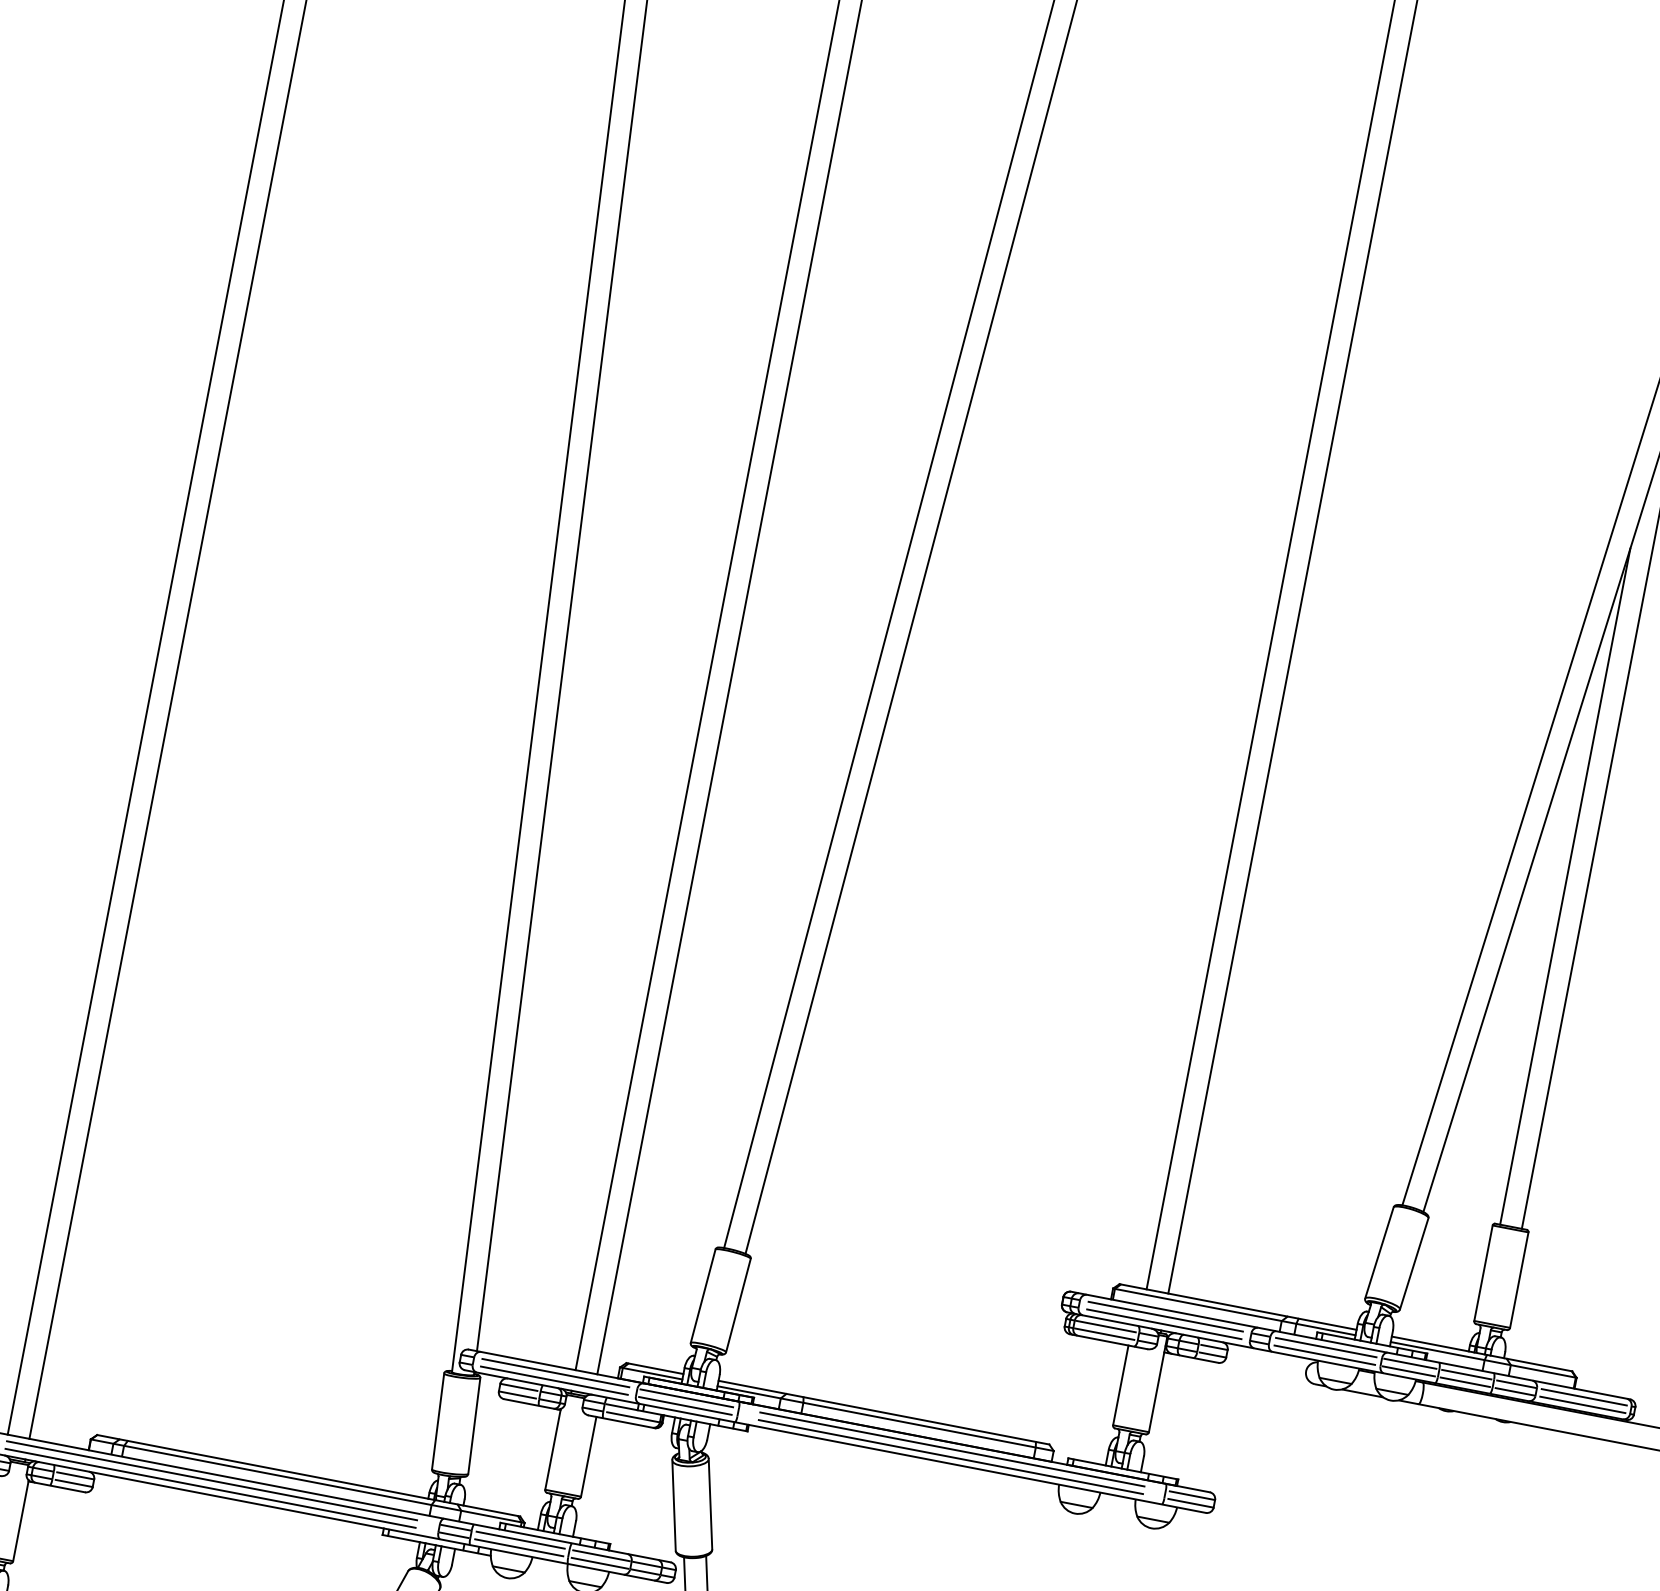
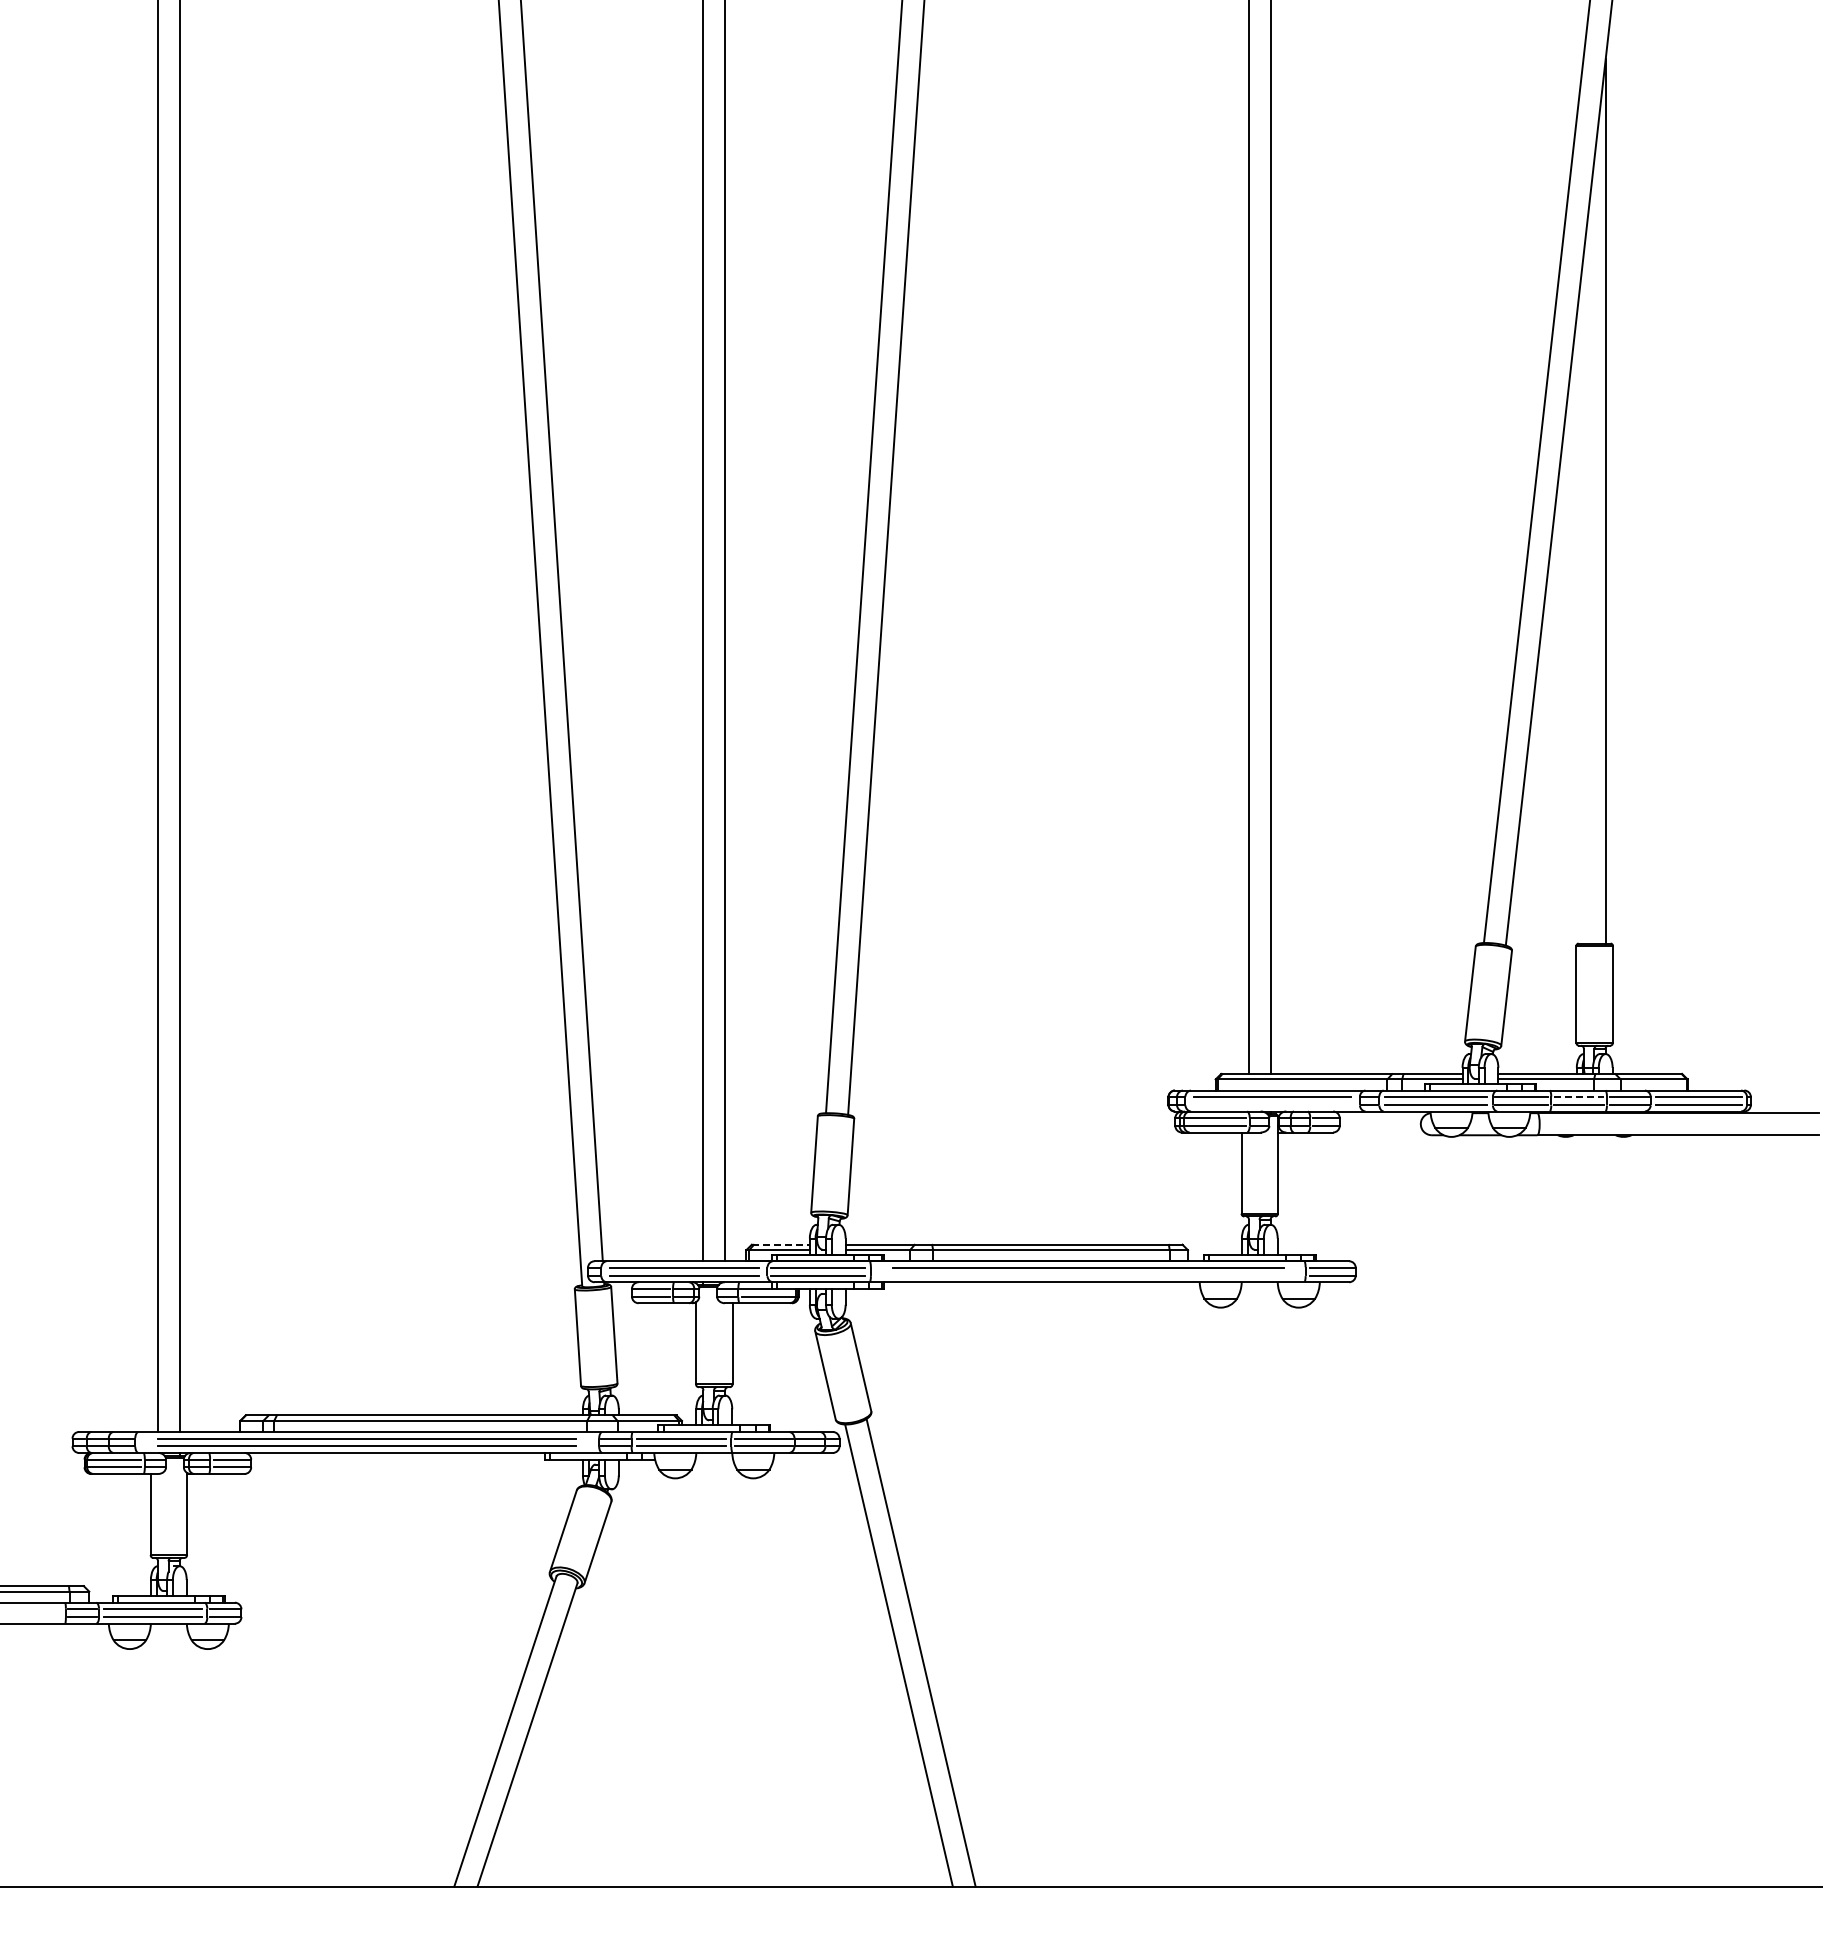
line: (1565, 886) -> (1583, 599), removed
line: (1164, 1323) -> (1272, 1104), removed
line: (655, 1368) -> (781, 1244), solid -> dashed
line: (1467, 1375) -> (1579, 1097), solid -> dashed
line: (950, 1456) -> (1087, 1275), removed

